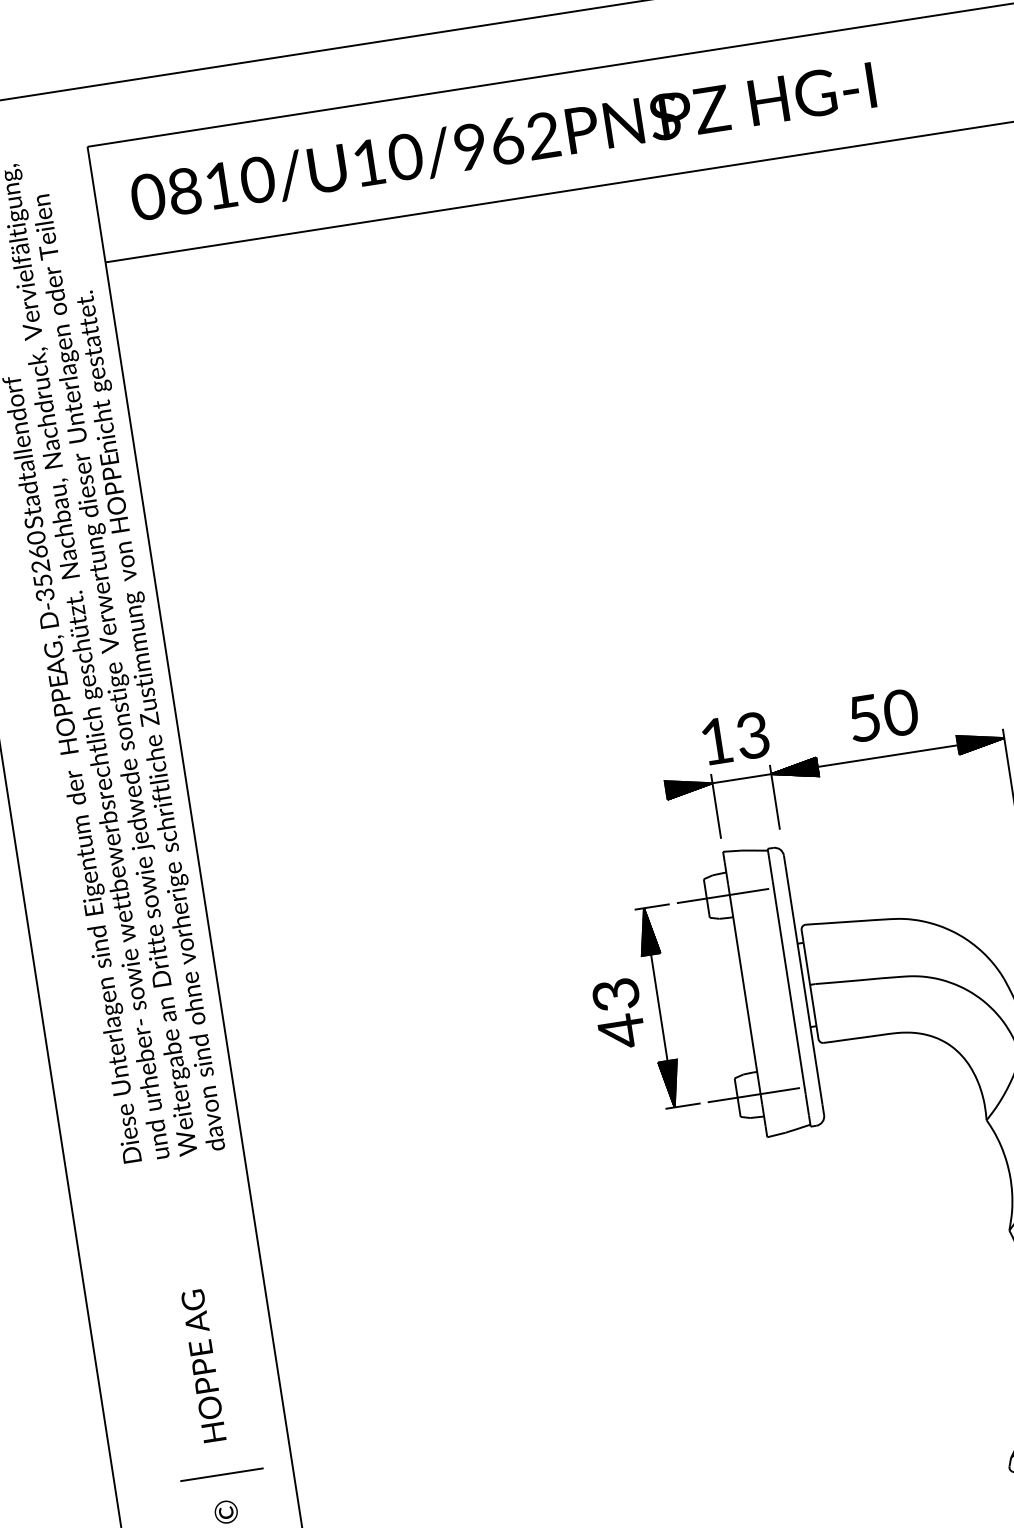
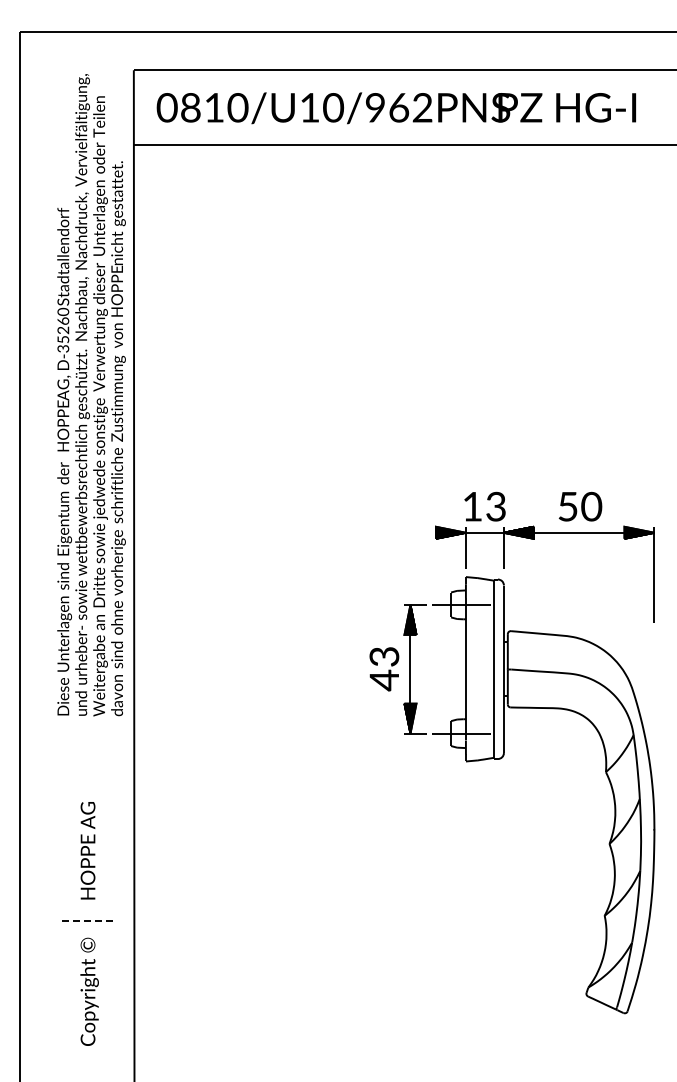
line: (221, 1475) -> (88, 921), solid -> dashed

